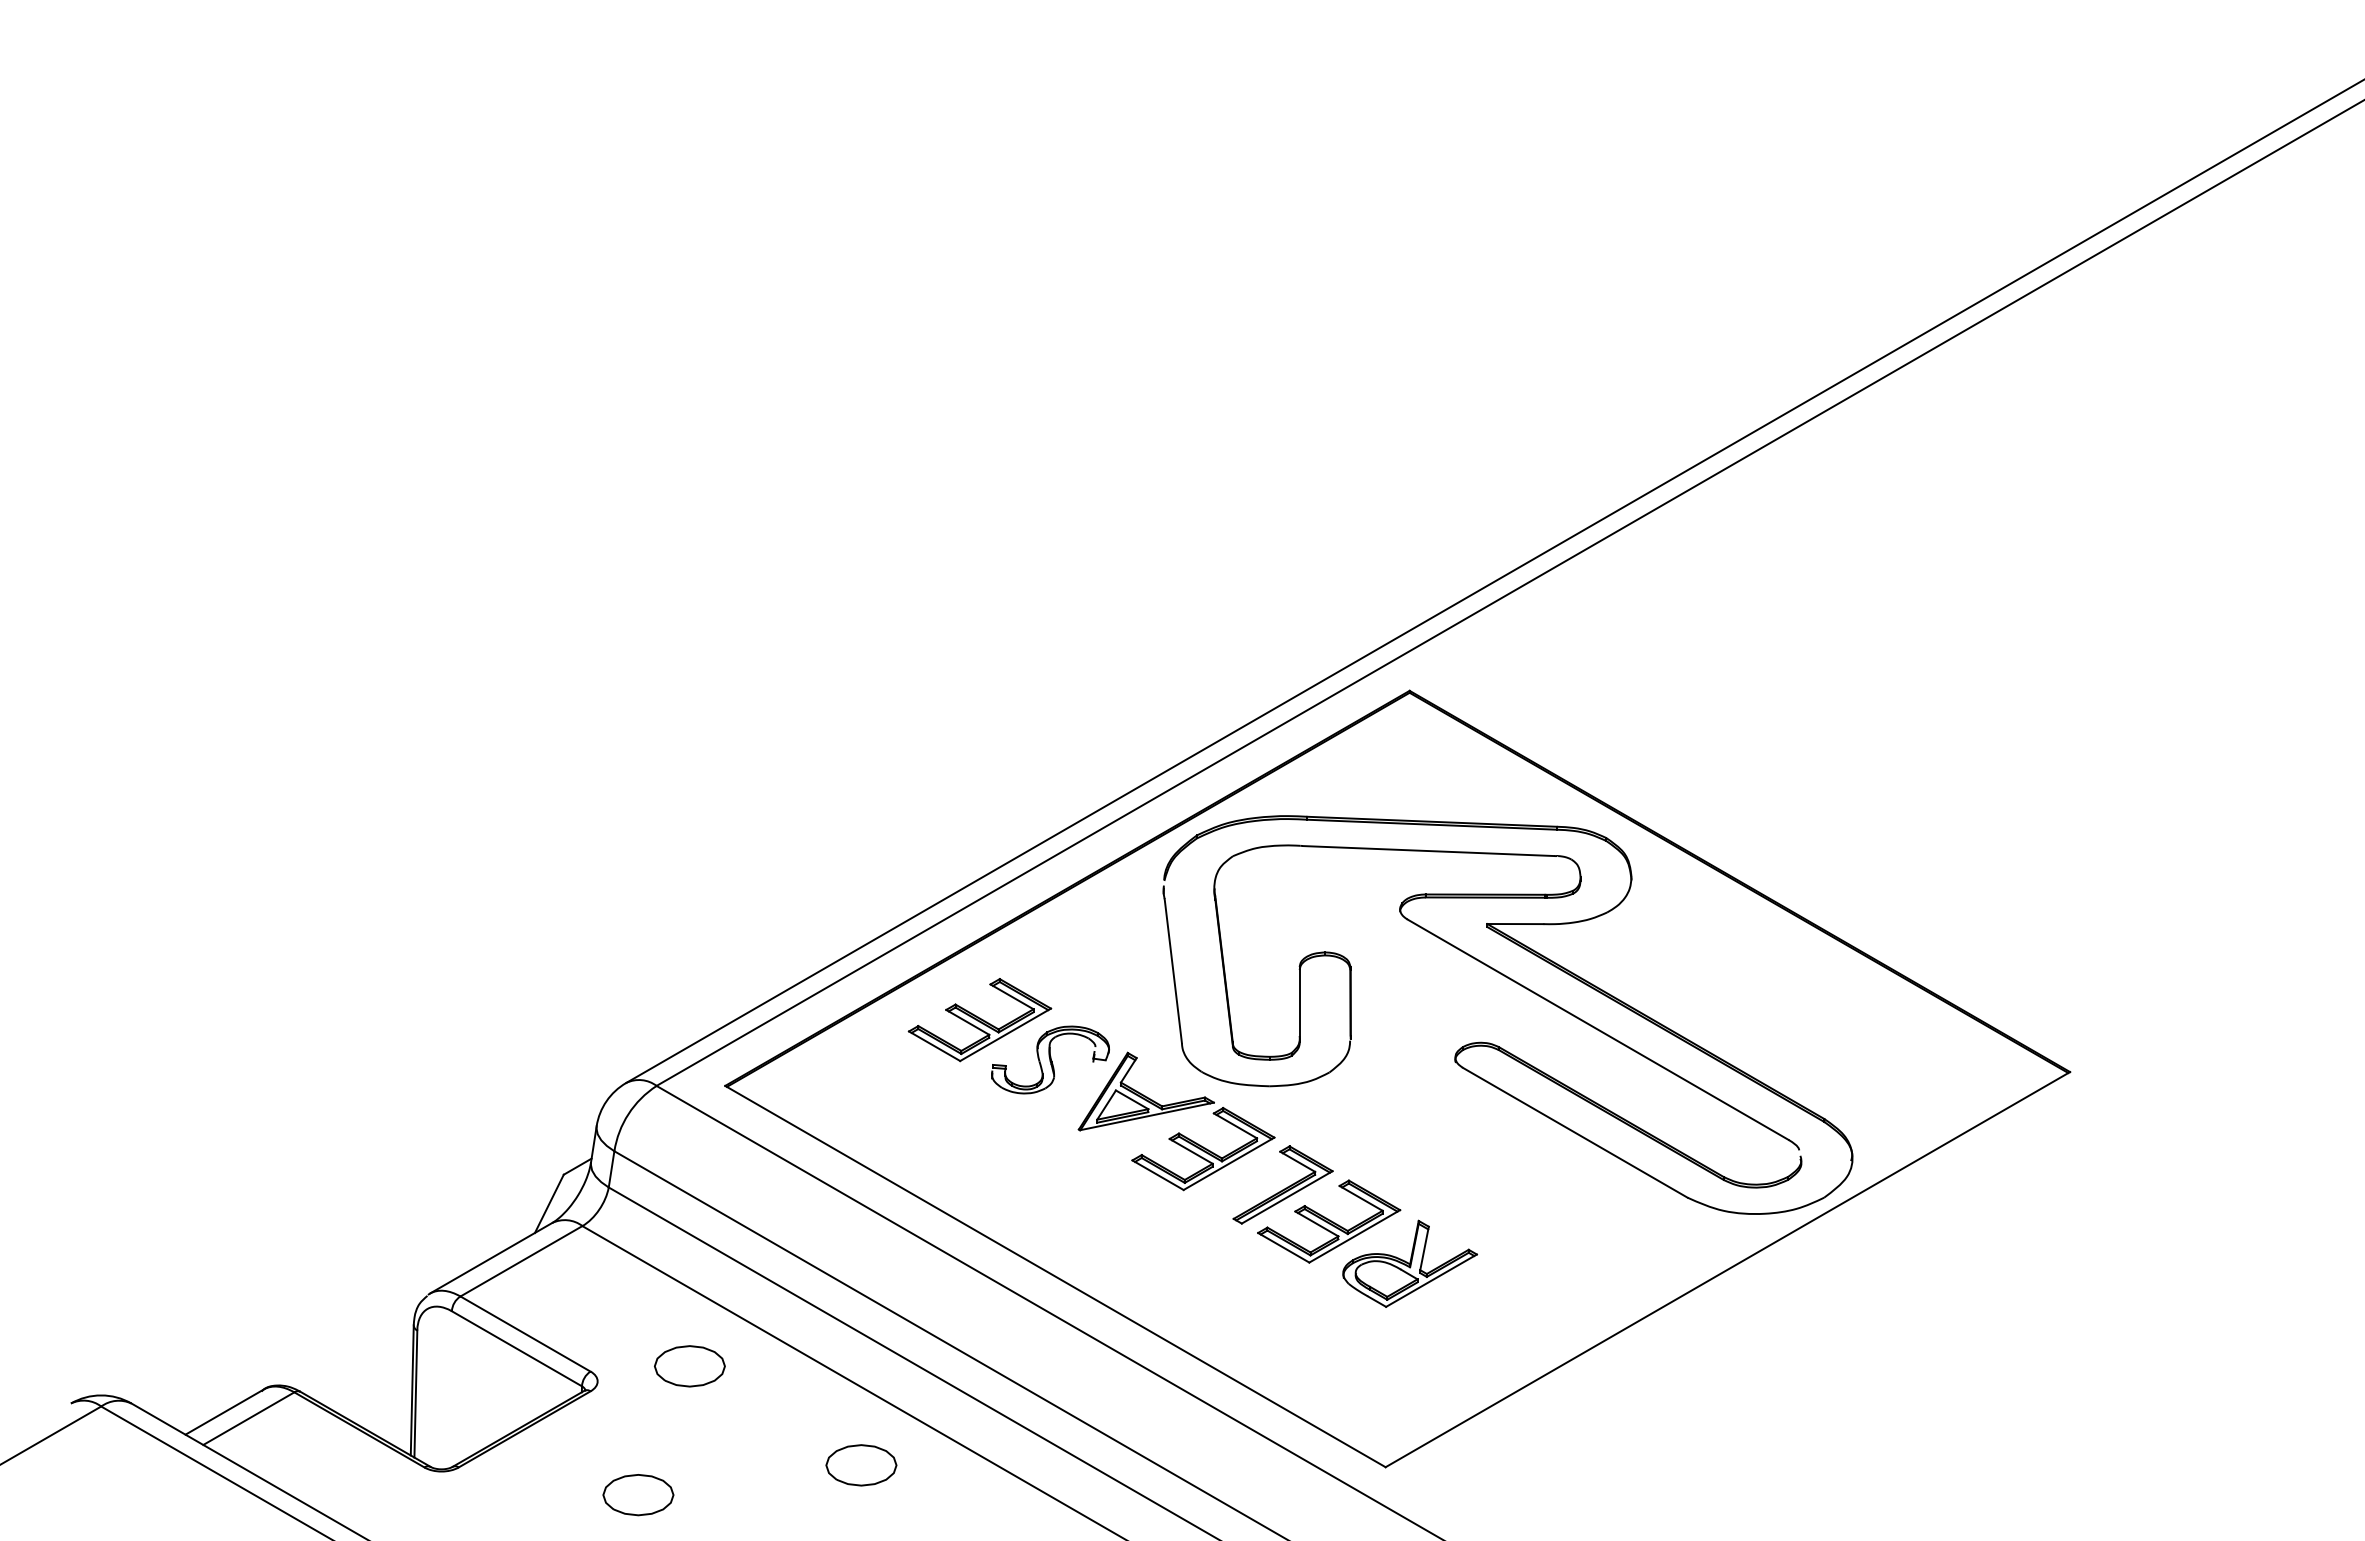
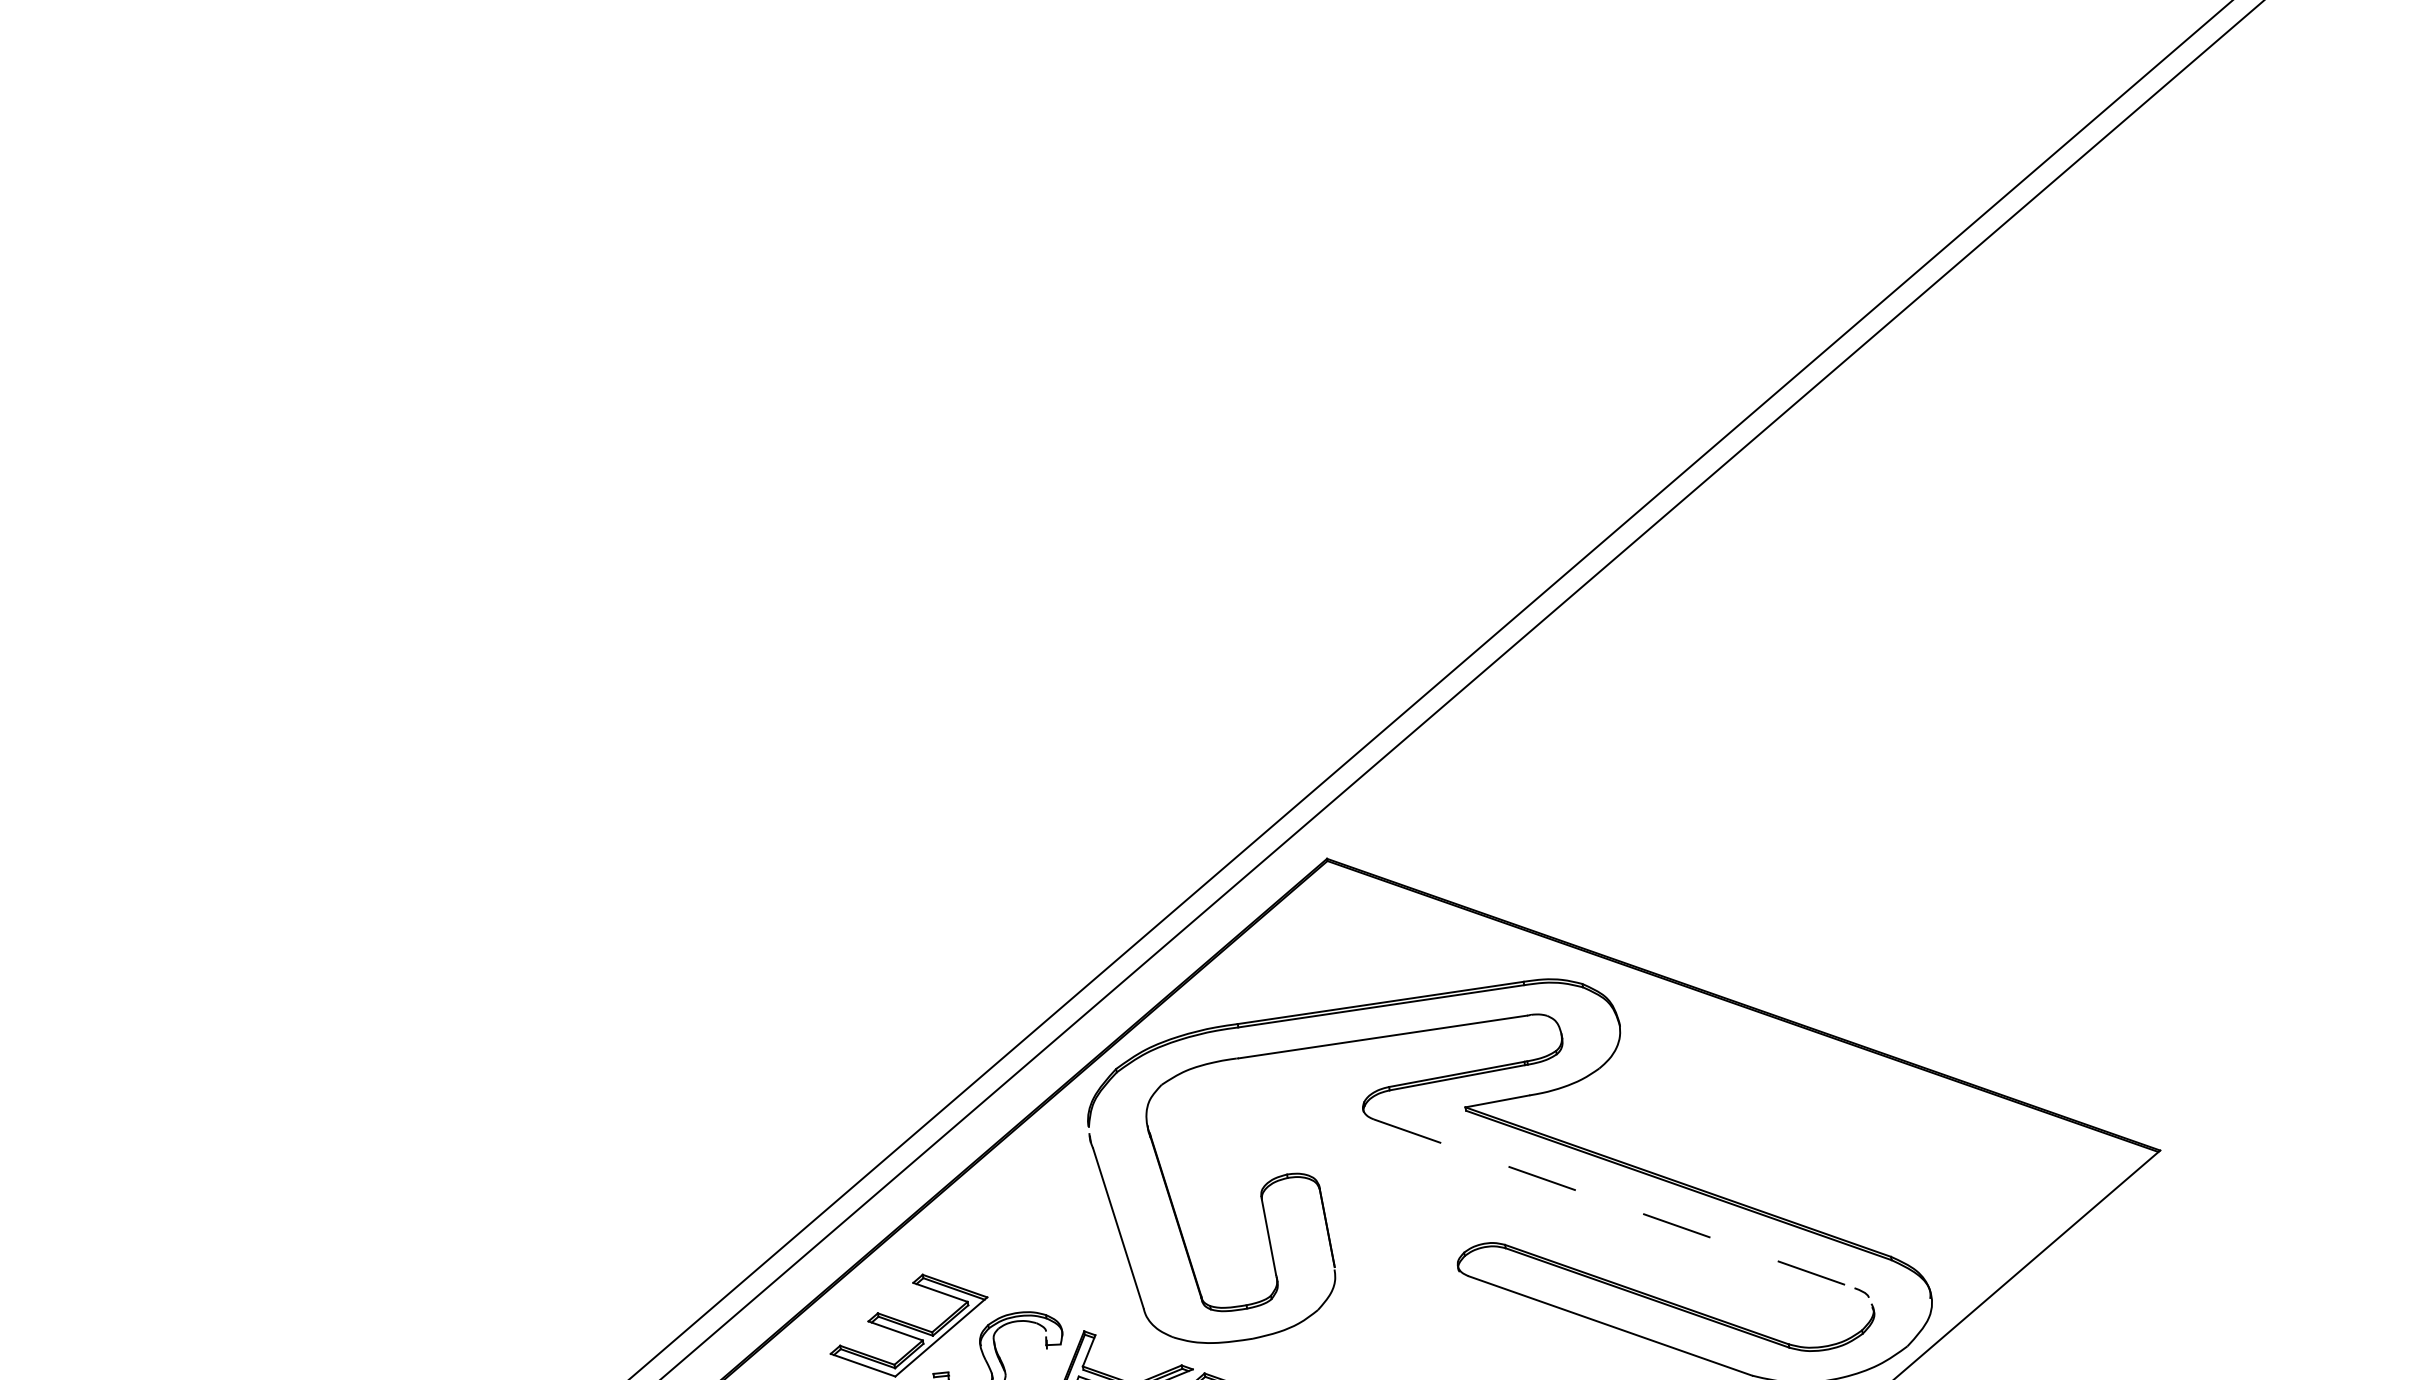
line: (1598, 1029) -> (1614, 1203), solid -> dashed

